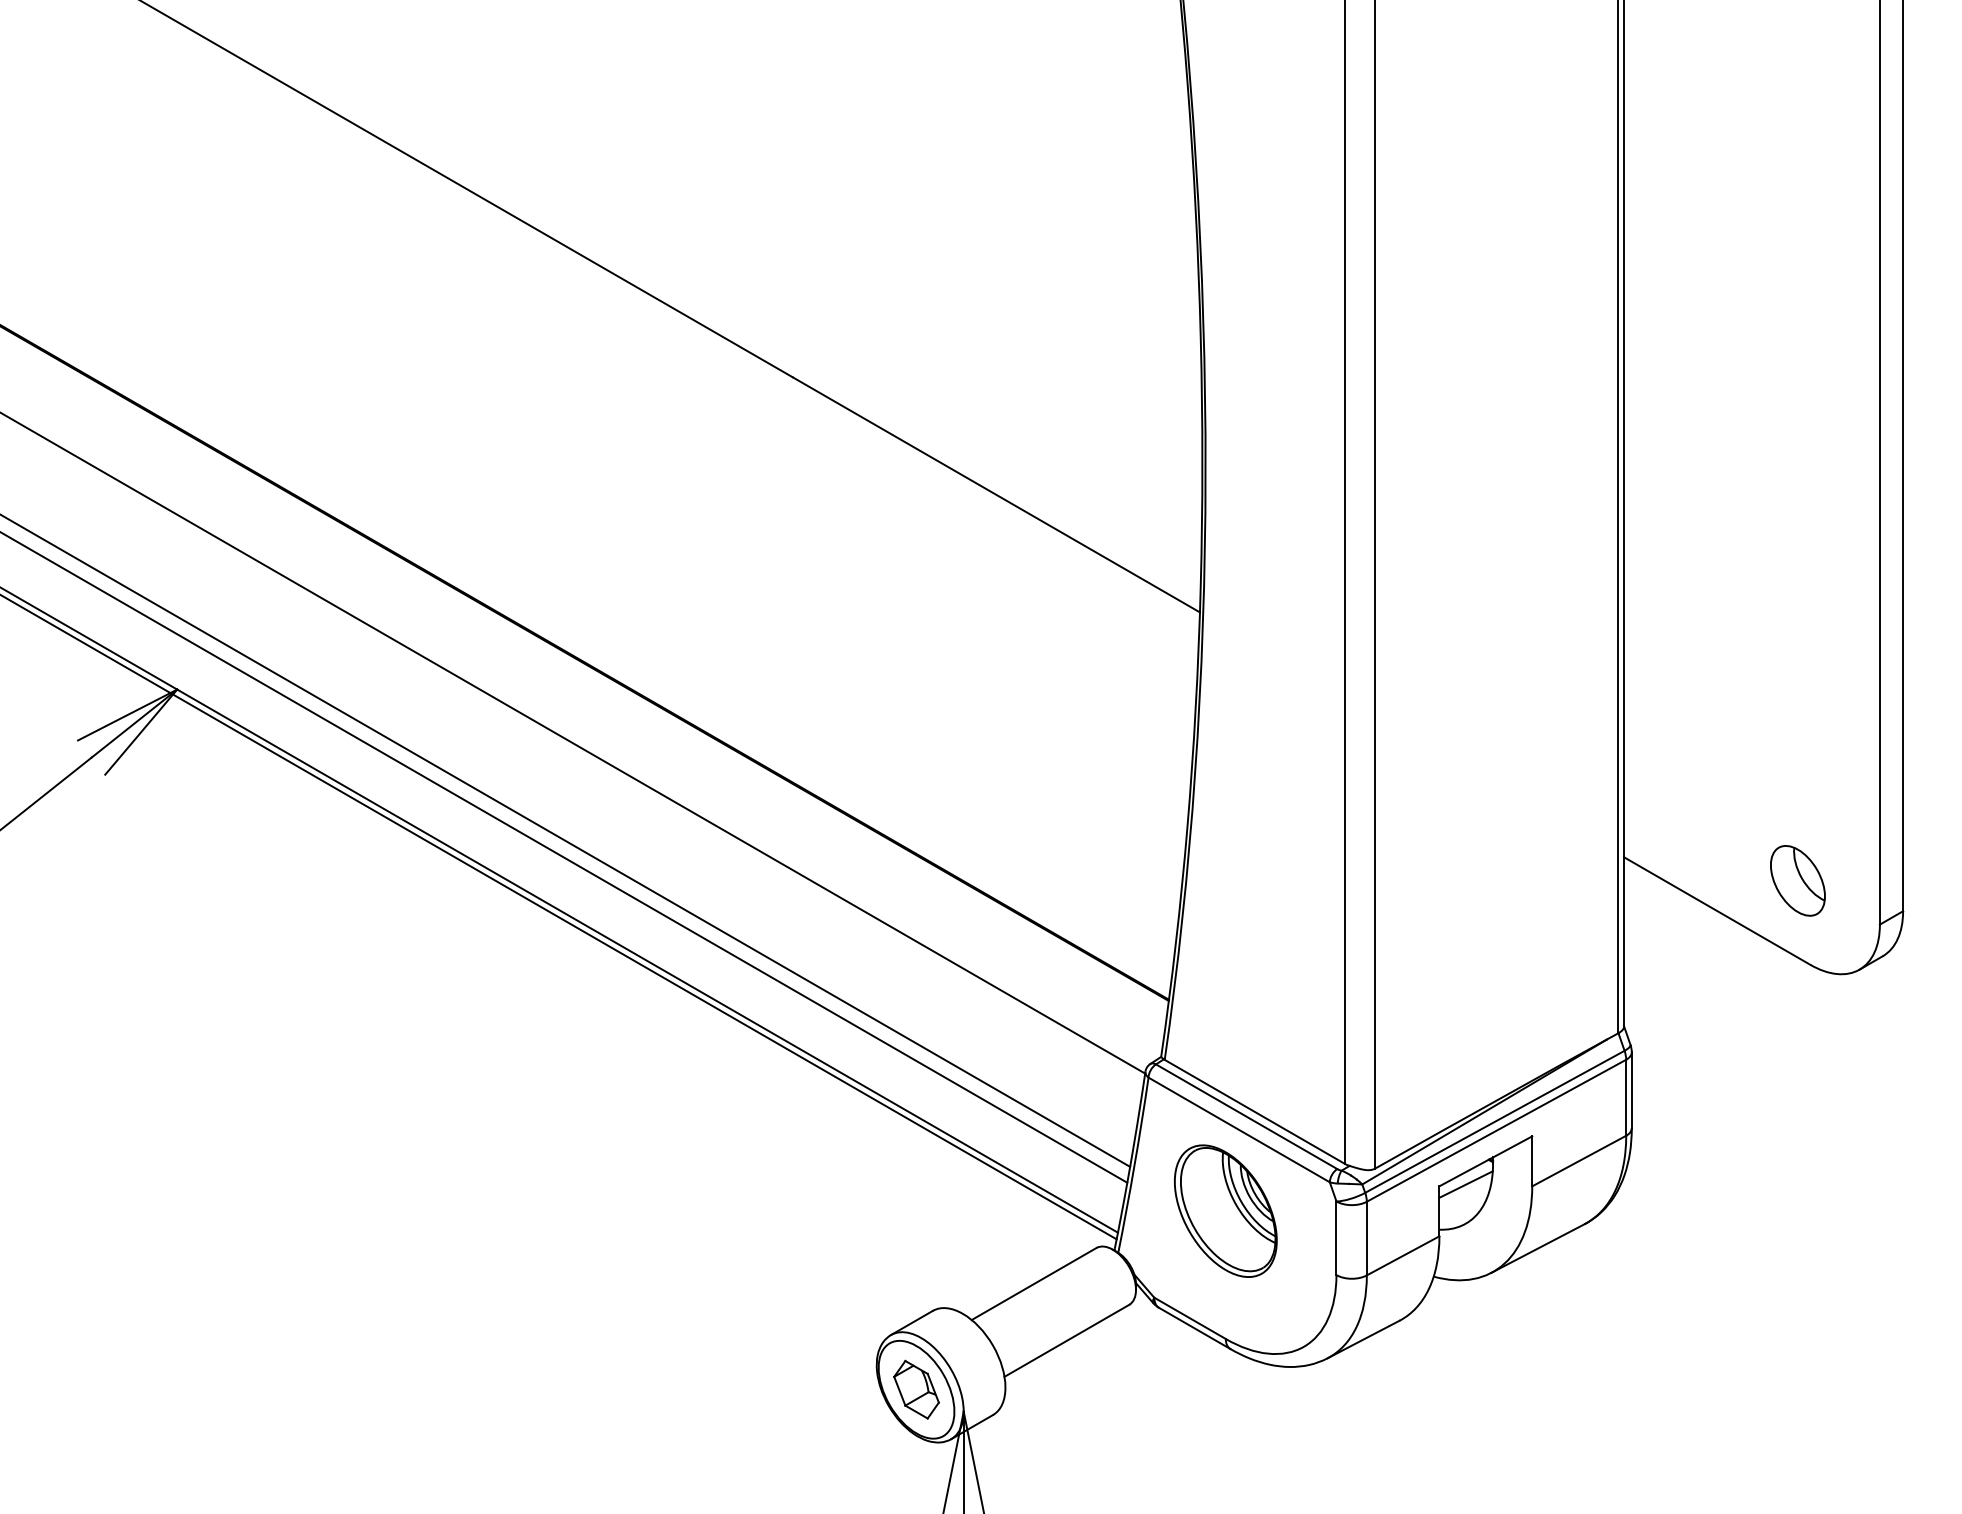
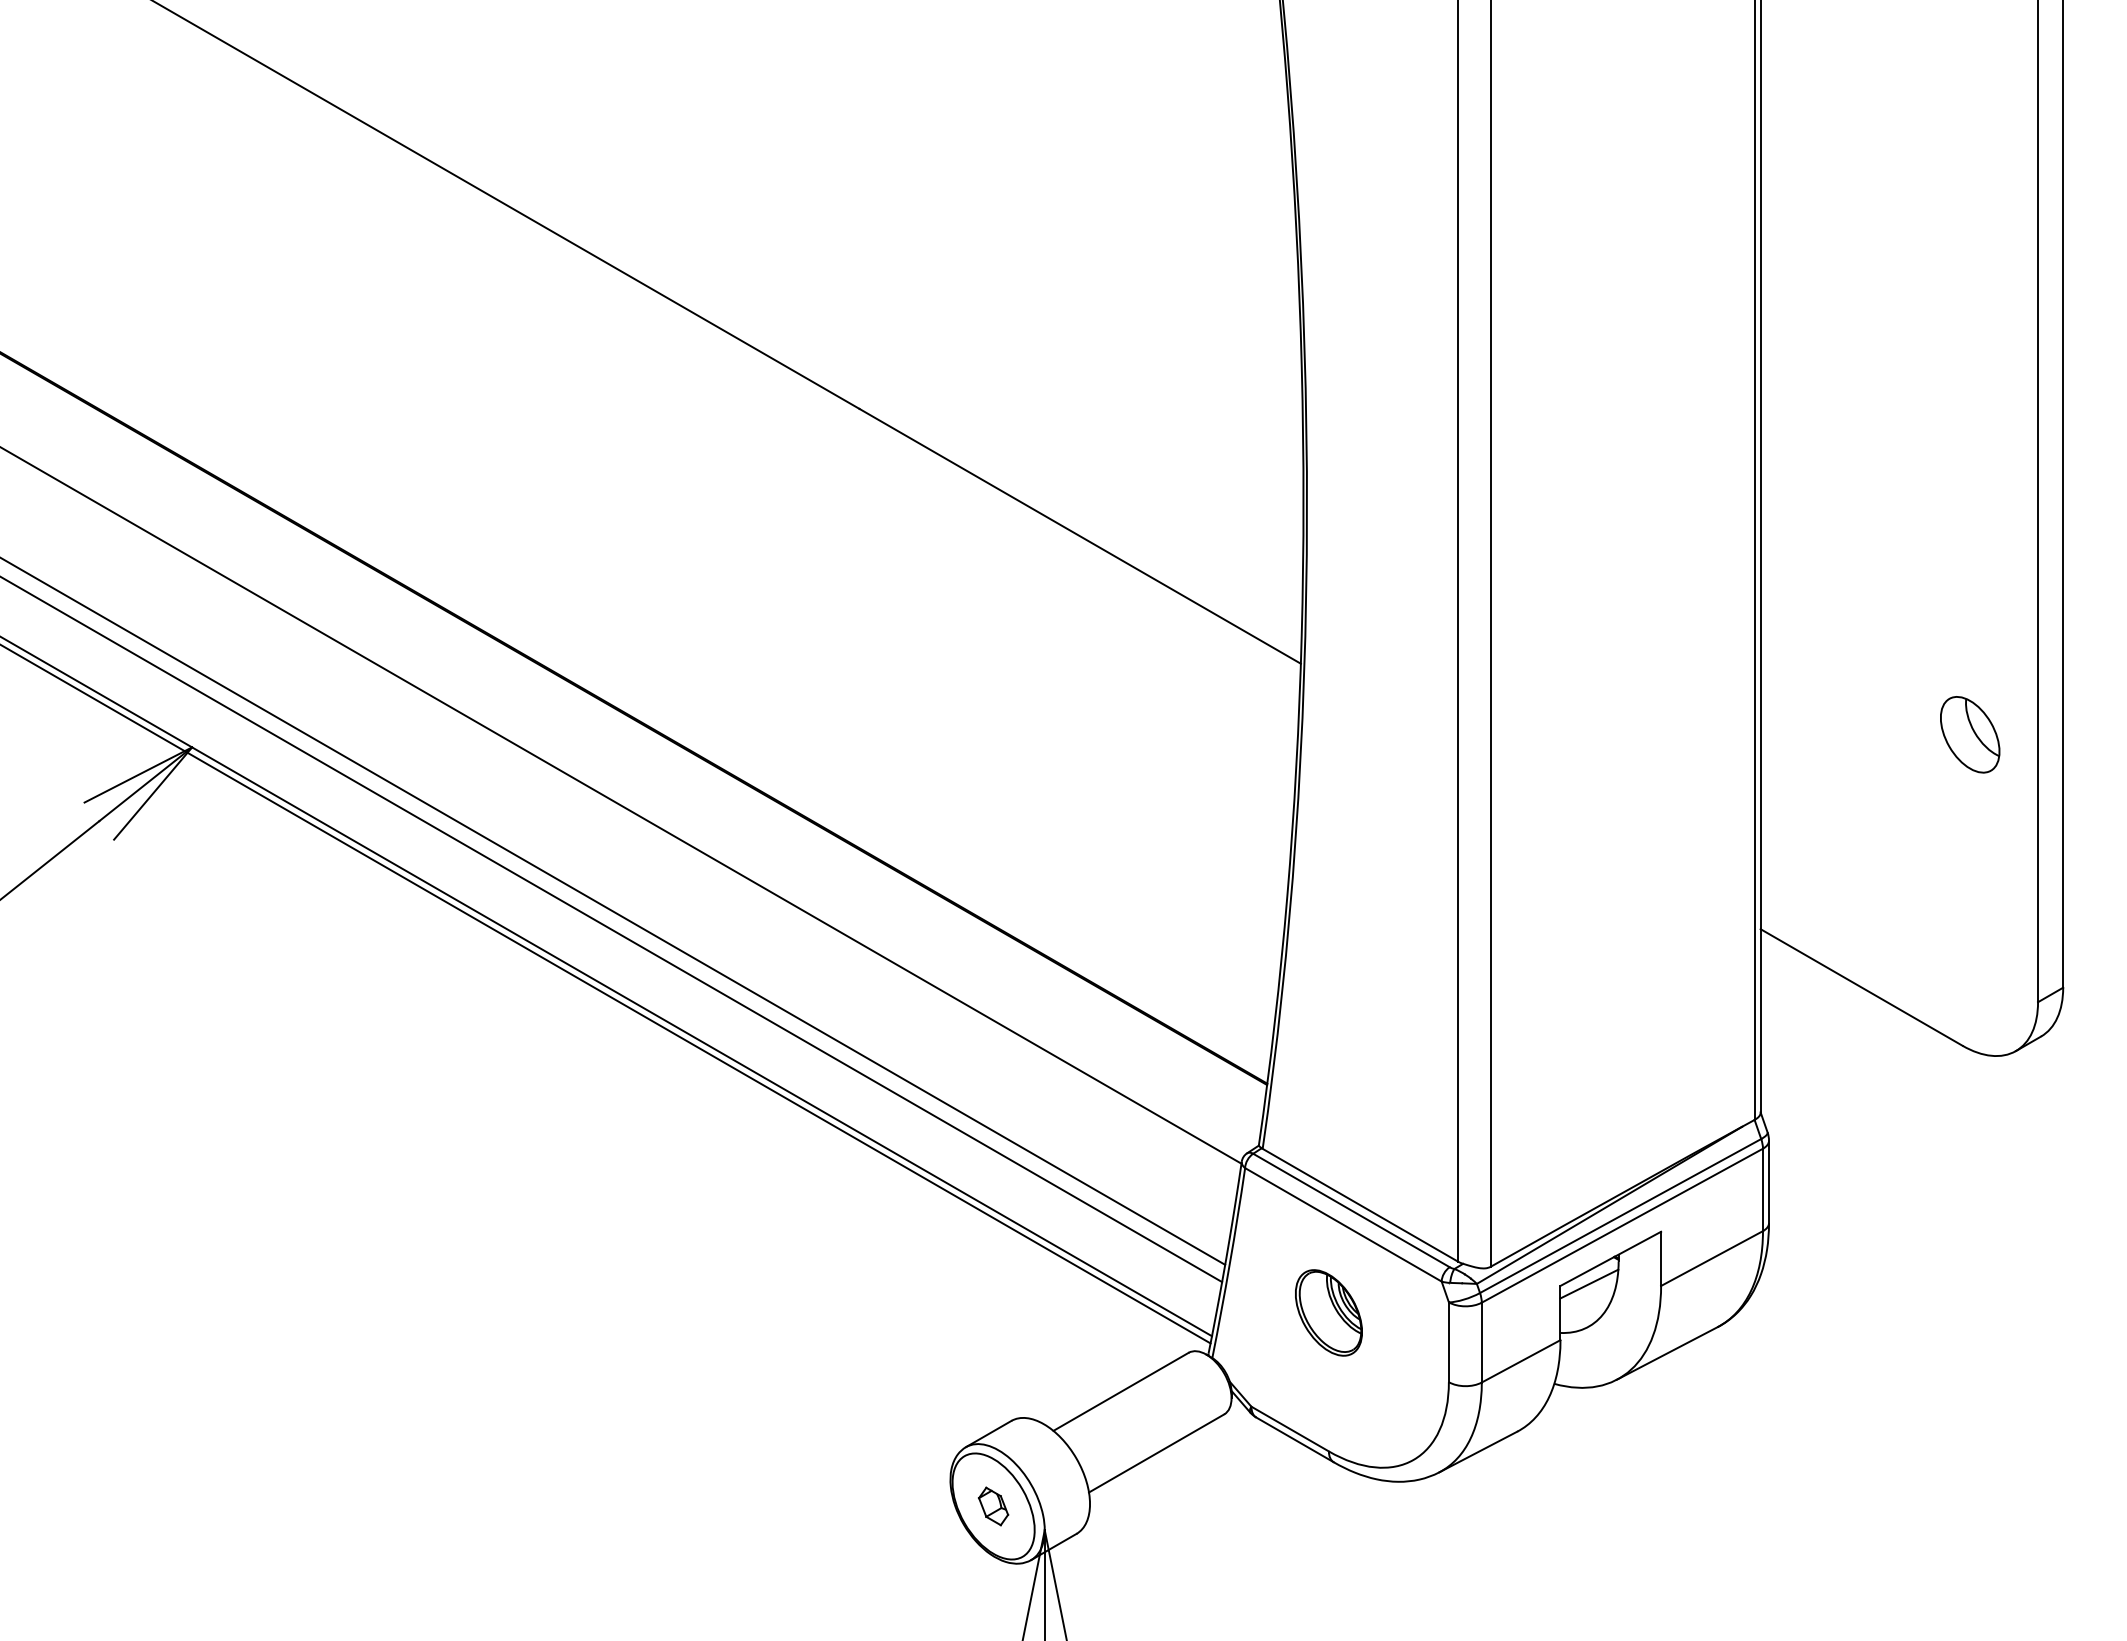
part: (1798, 880) -> (1970, 734), moved
part: (1225, 1210) -> (1328, 1312), size x0.6
part: (916, 1389) -> (993, 1506), size x0.6

